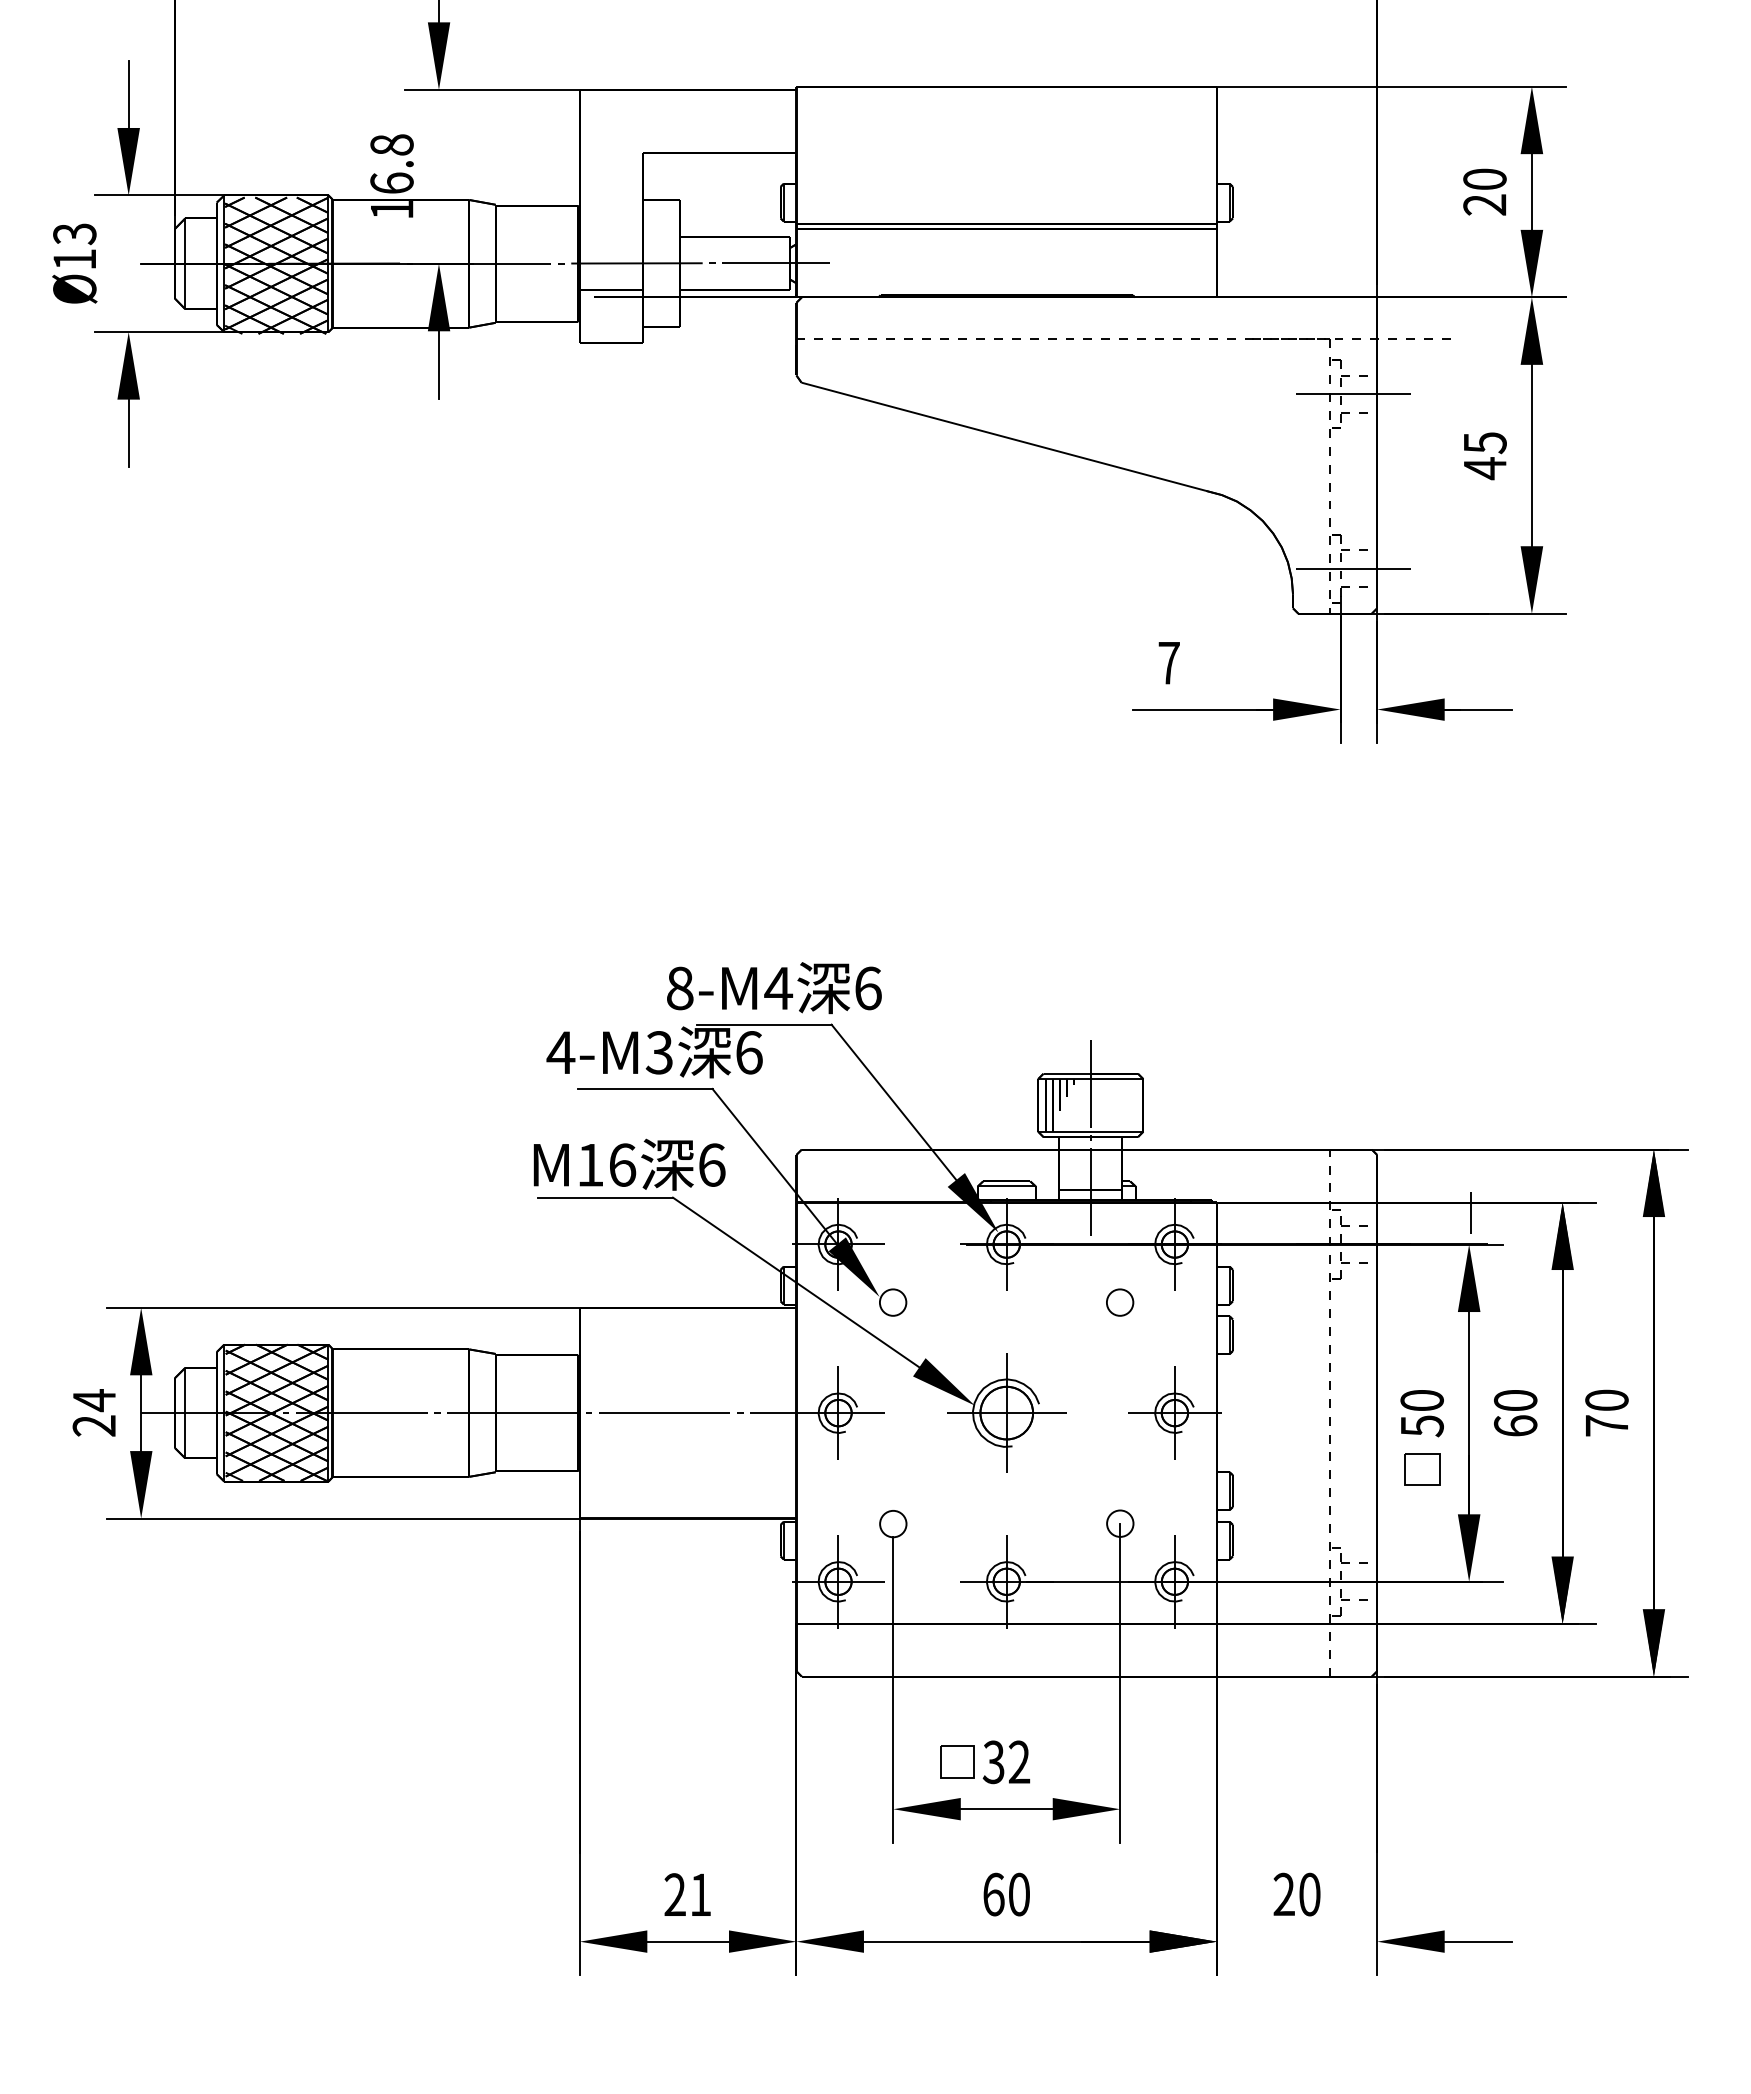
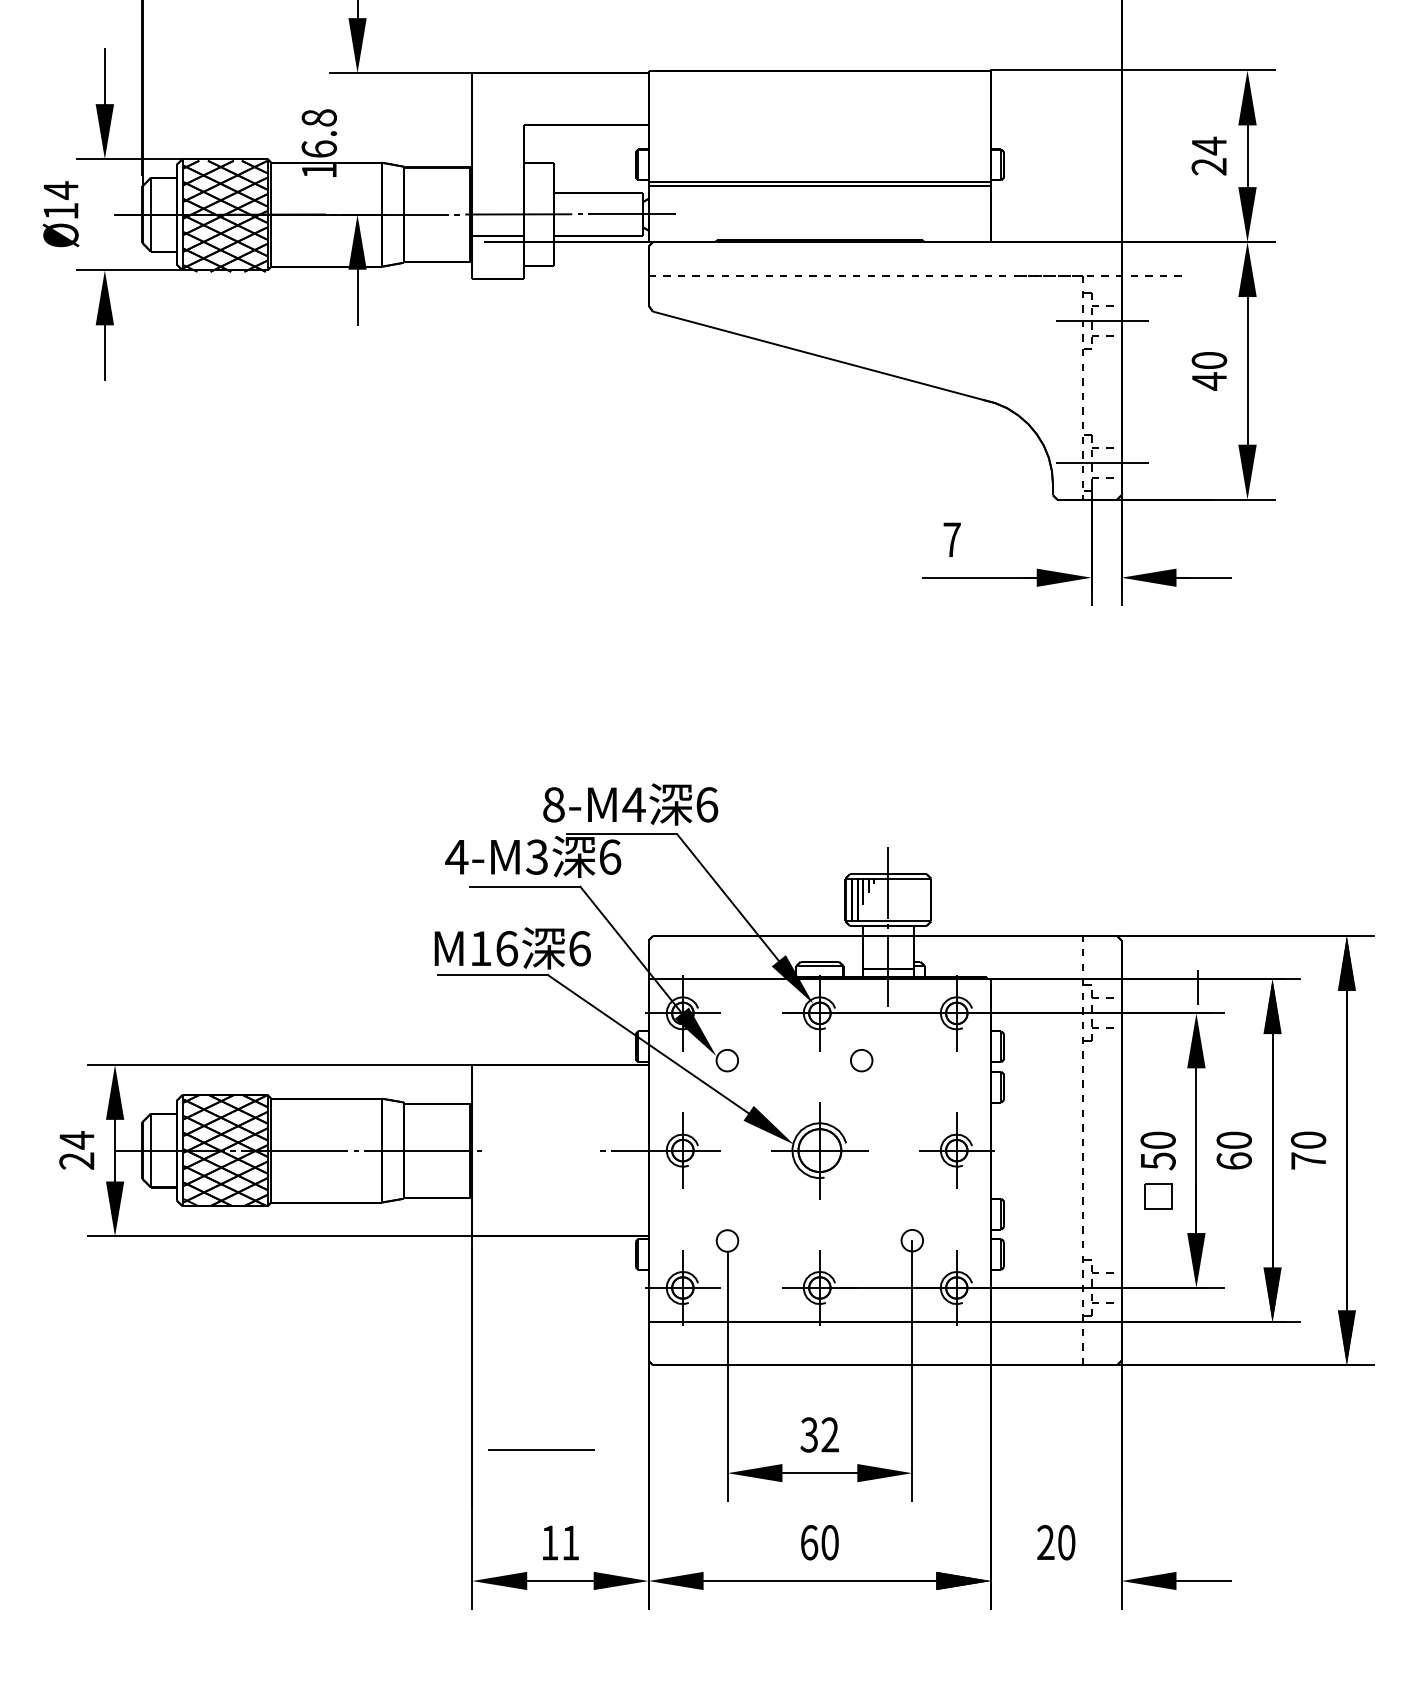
text: (1484, 179) -> (1208, 146), 20 -> 24
text: (74, 233) -> (60, 190), Ø13 -> Ø14
text: (1484, 443) -> (1208, 361), 45 -> 40
circle: (1120, 1302) -> (862, 1060), moved
line: (664, 1412) -> (541, 1448), moved
part: (957, 1761) -> (779, 1434), removed
text: (674, 1894) -> (549, 1542), 21 -> 11

